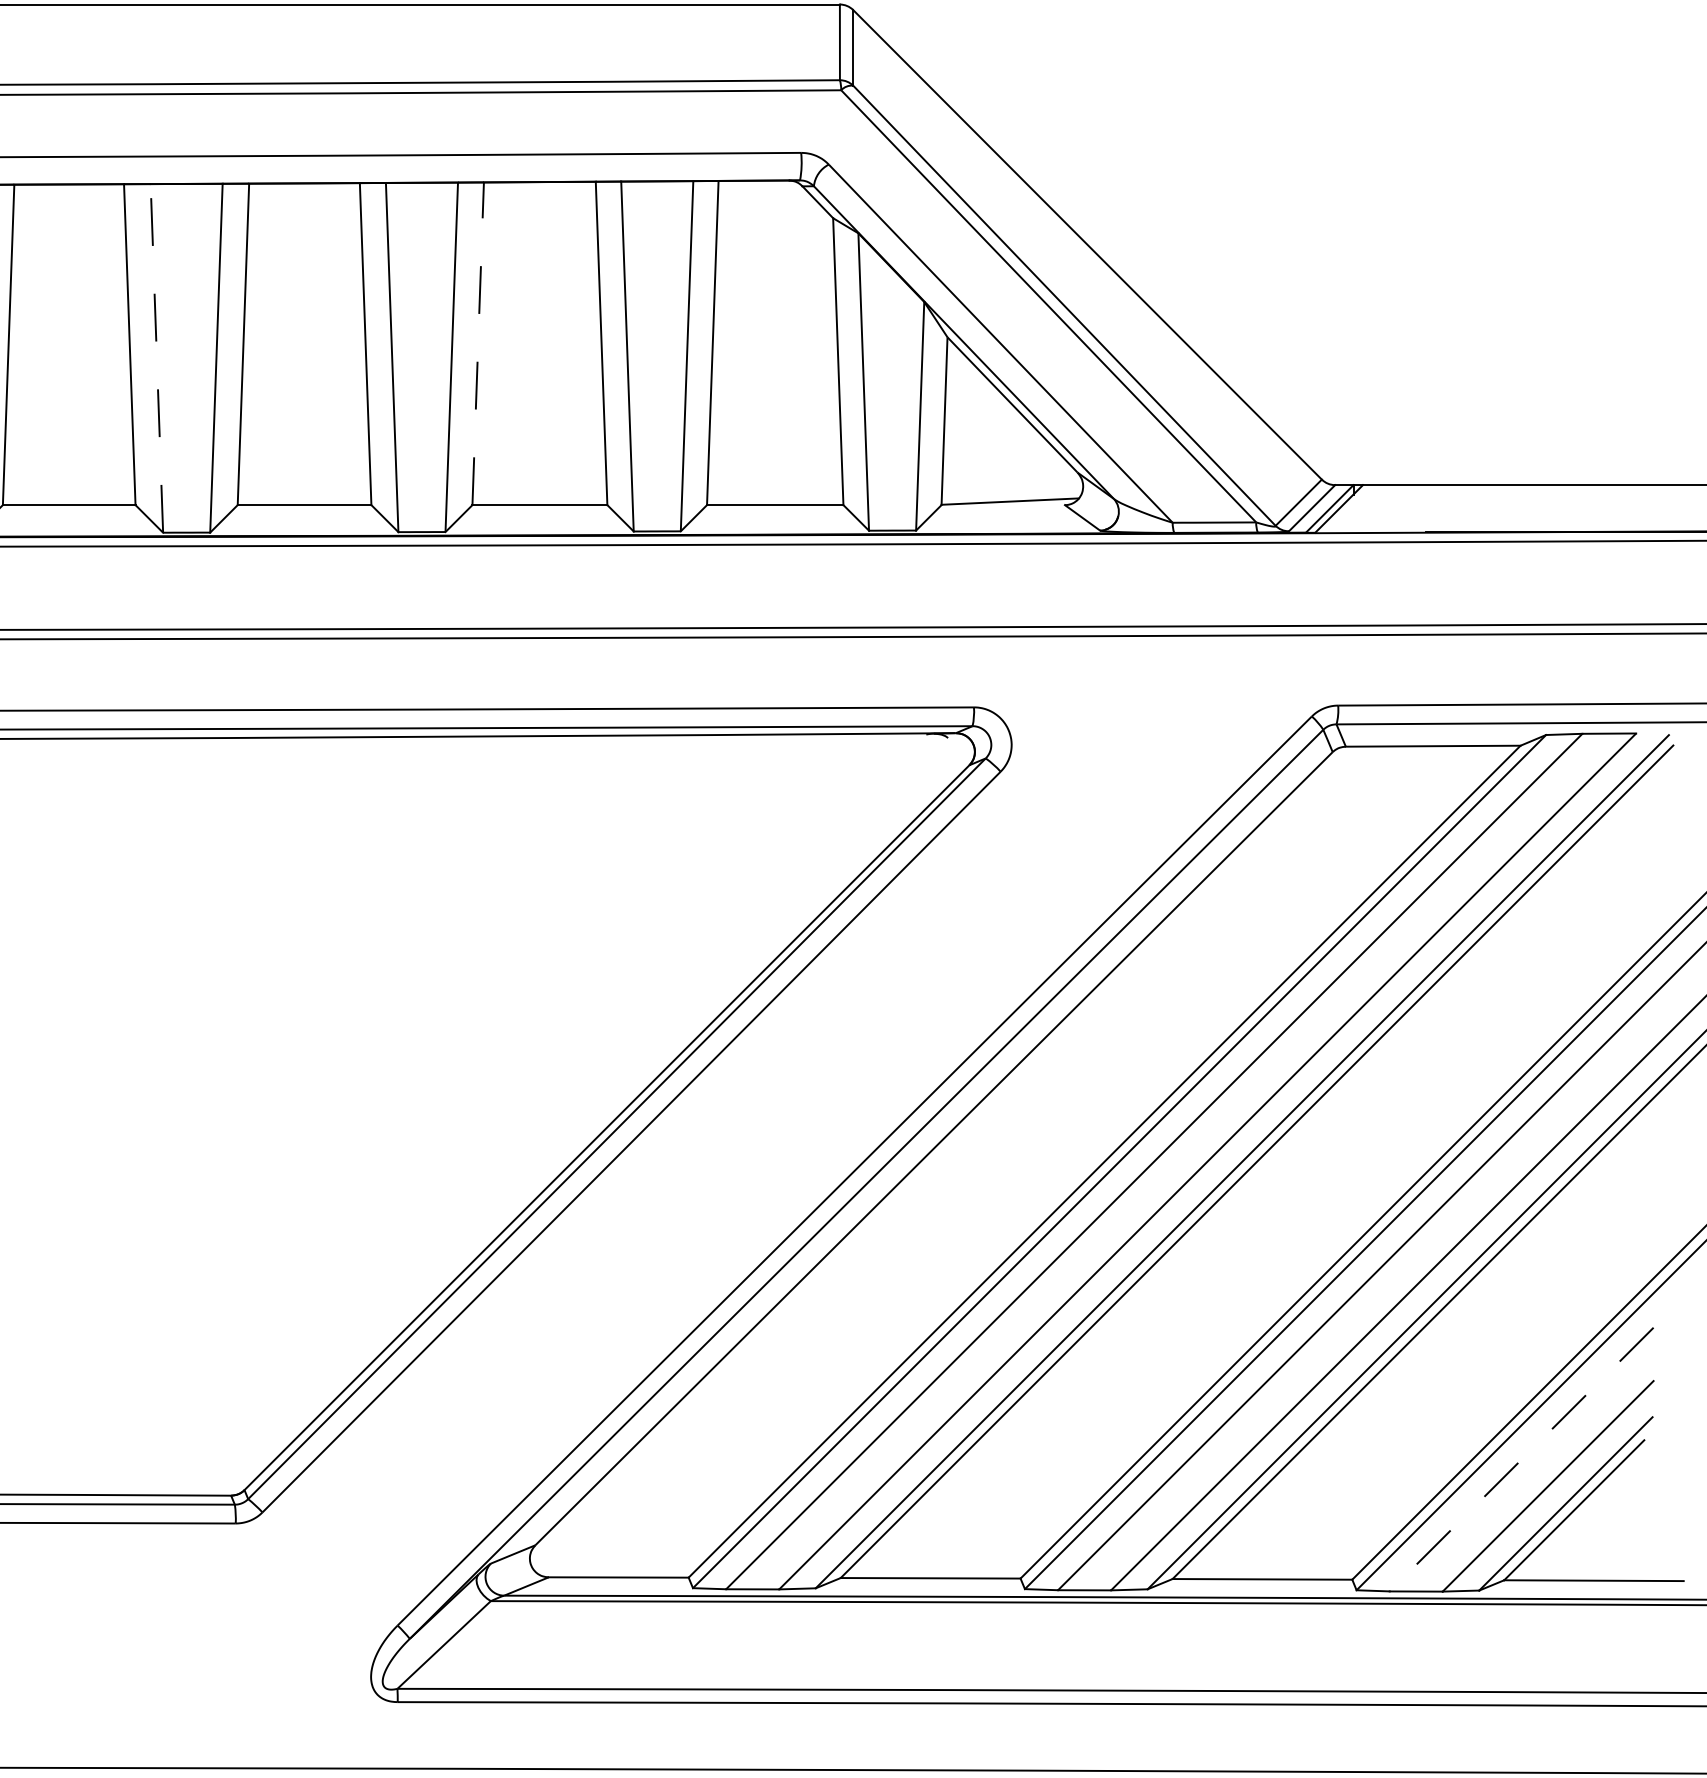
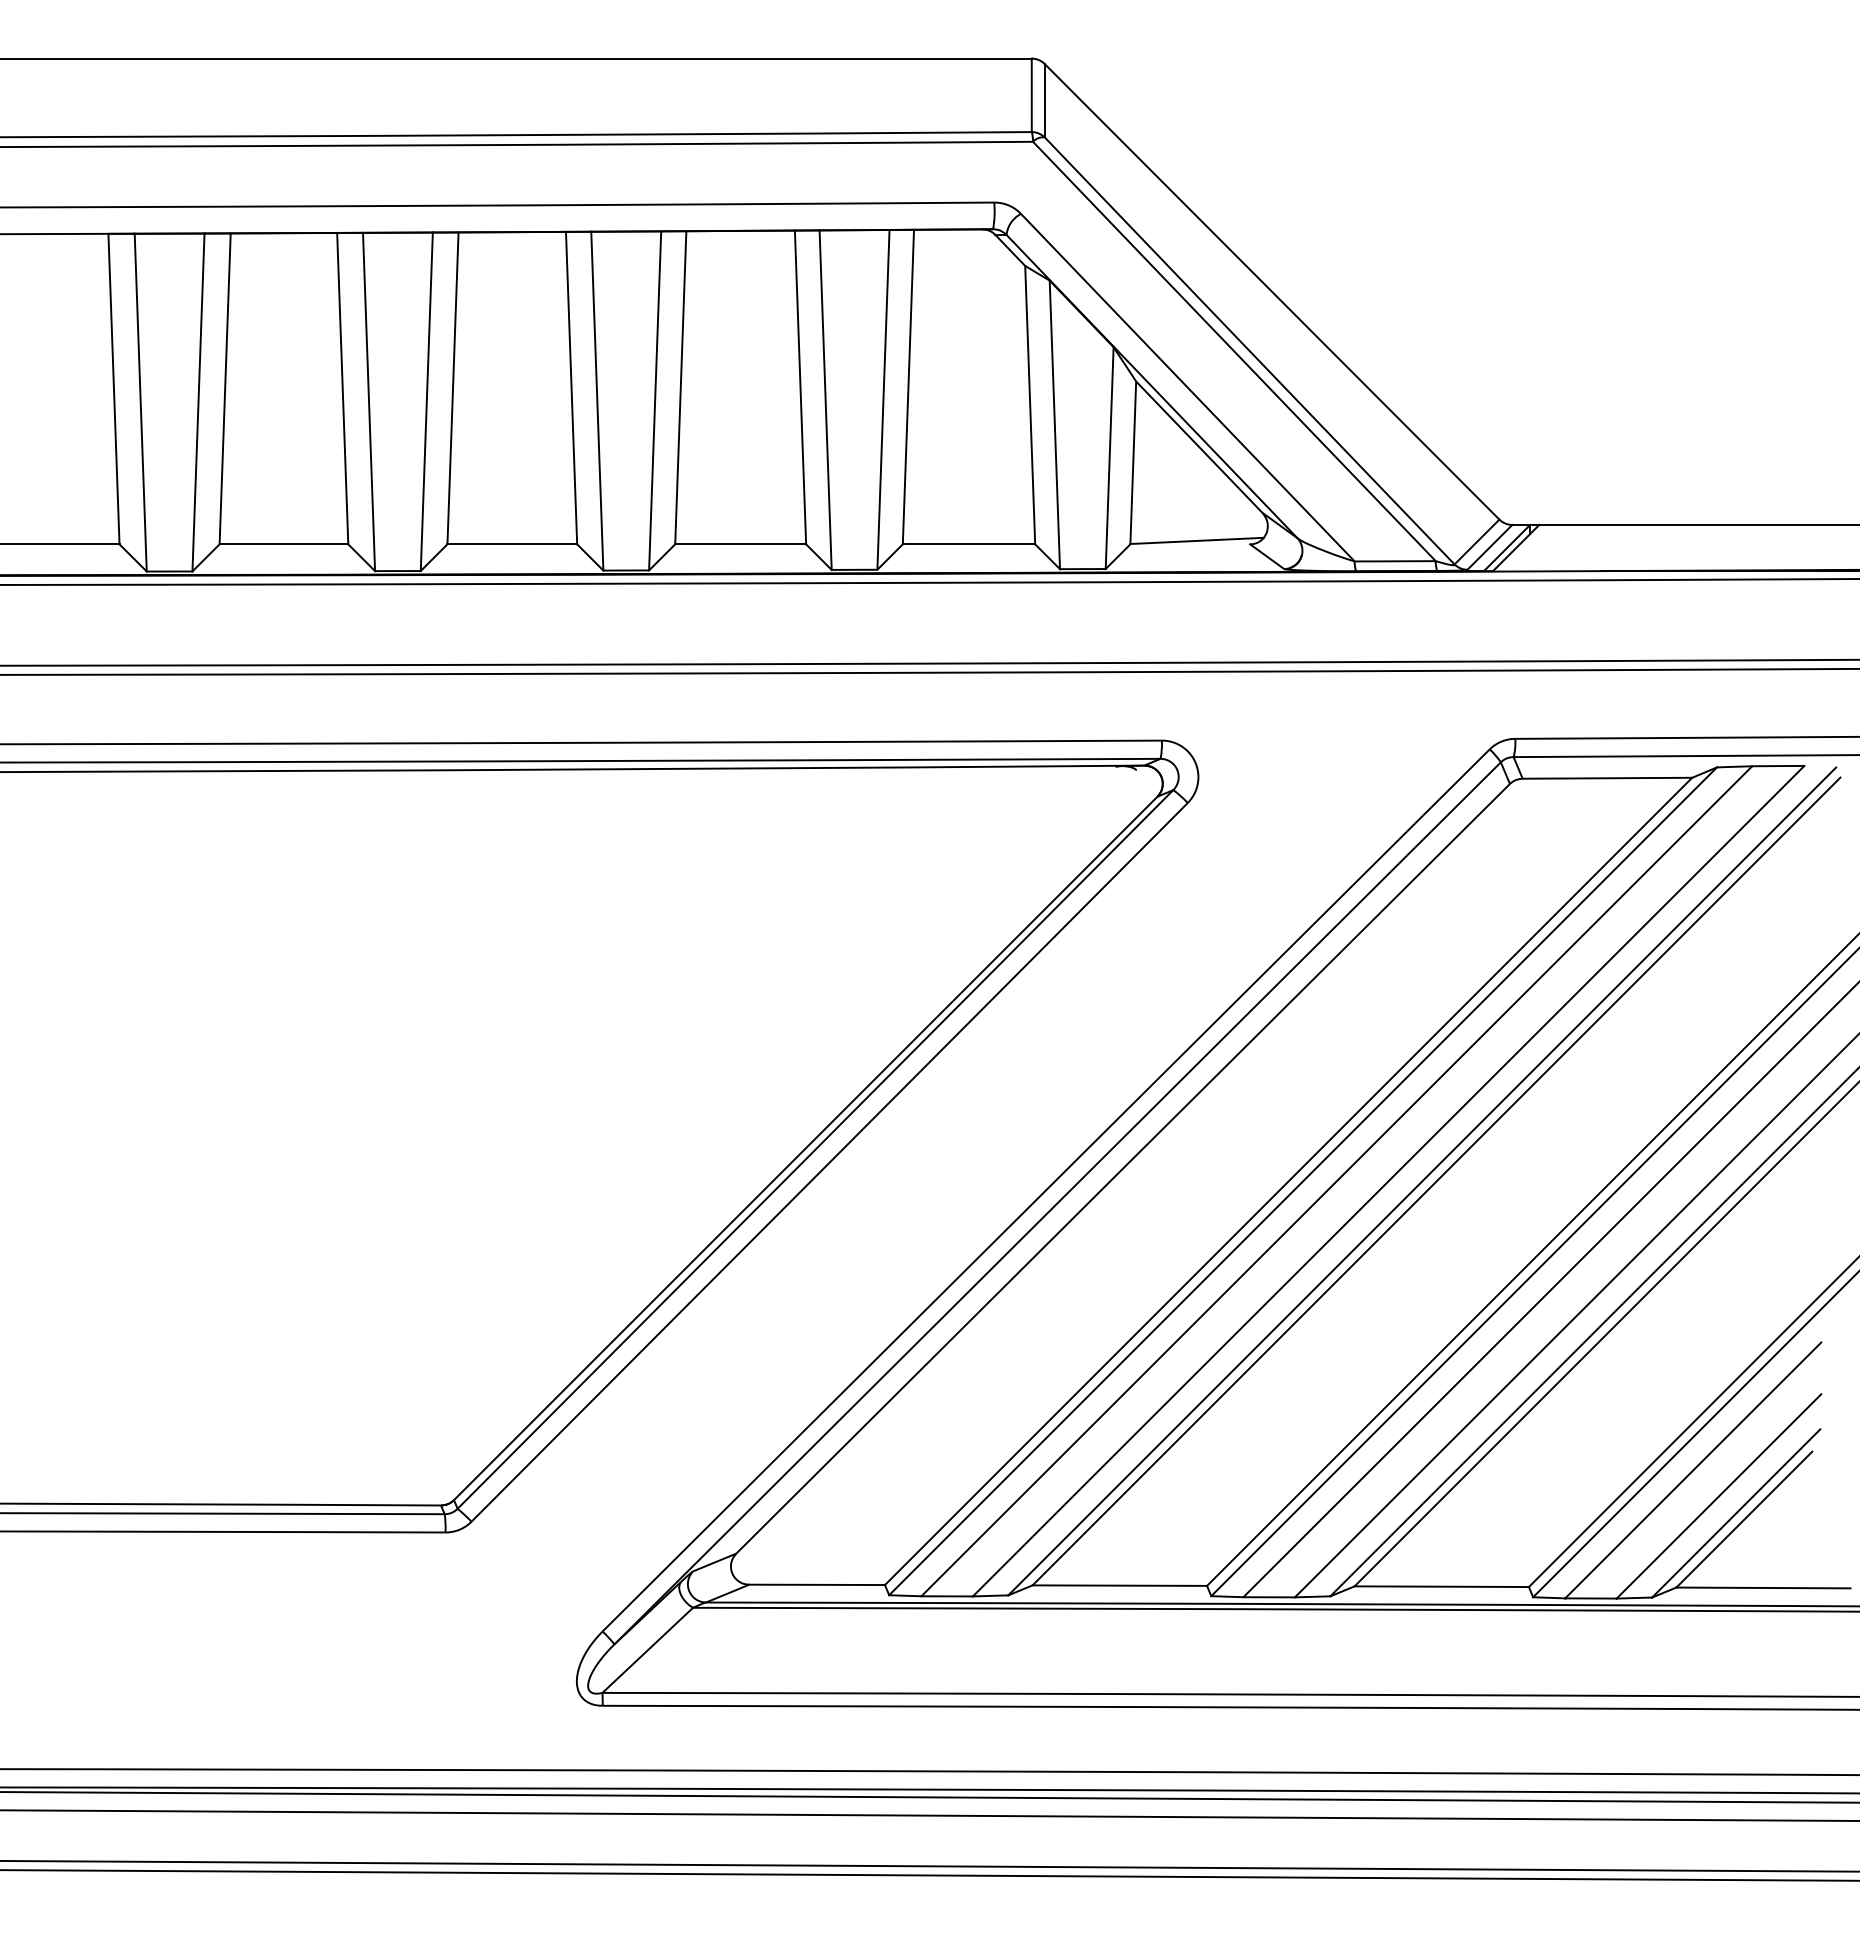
line: (477, 343) -> (680, 387), dashed -> solid
line: (157, 357) -> (369, 401), dashed -> solid
line: (1521, 1459) -> (1693, 1470), dashed -> solid

